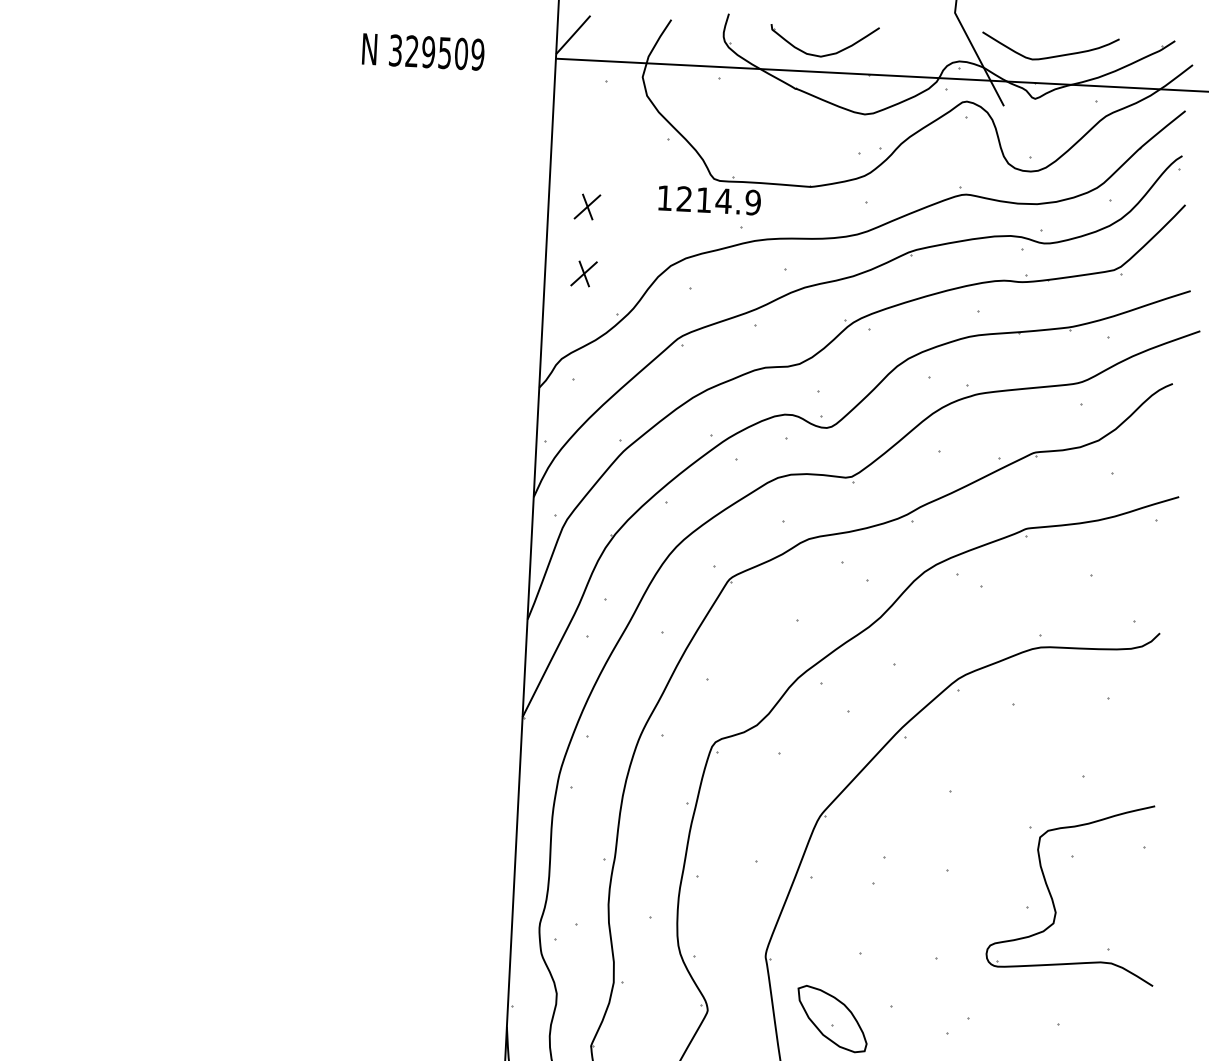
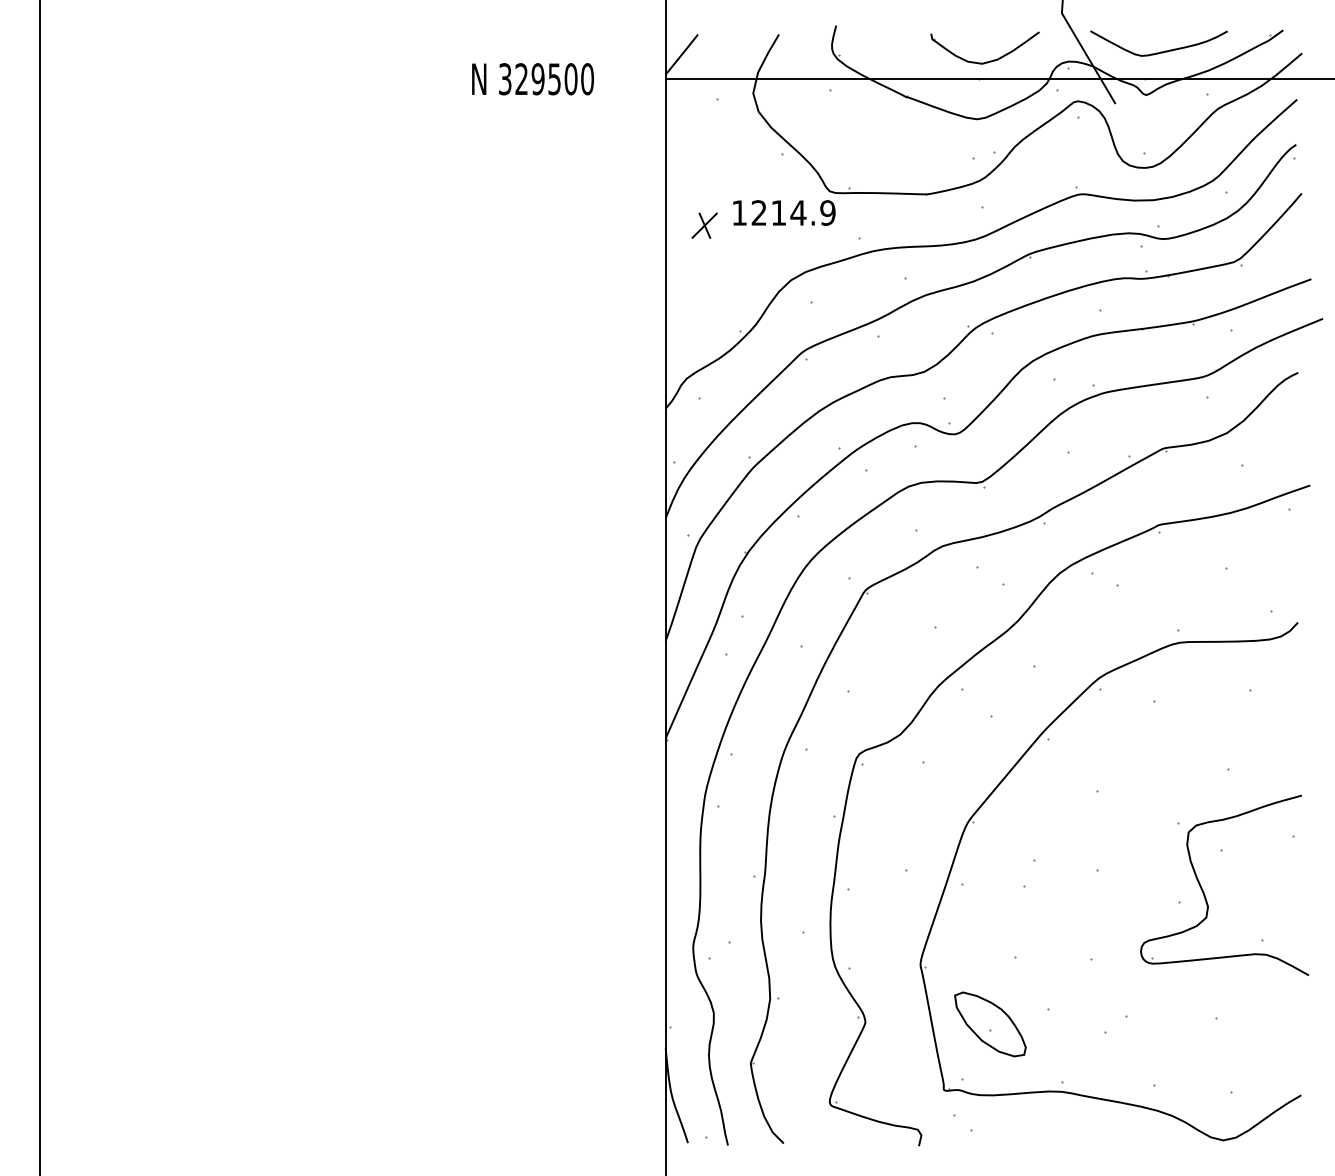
part: (828, 53) -> (989, 60), moved
text: (477, 55) -> (587, 79), 329509 -> 329500
part: (709, 199) -> (784, 212), moved
part: (583, 273) -> (704, 292), removed

